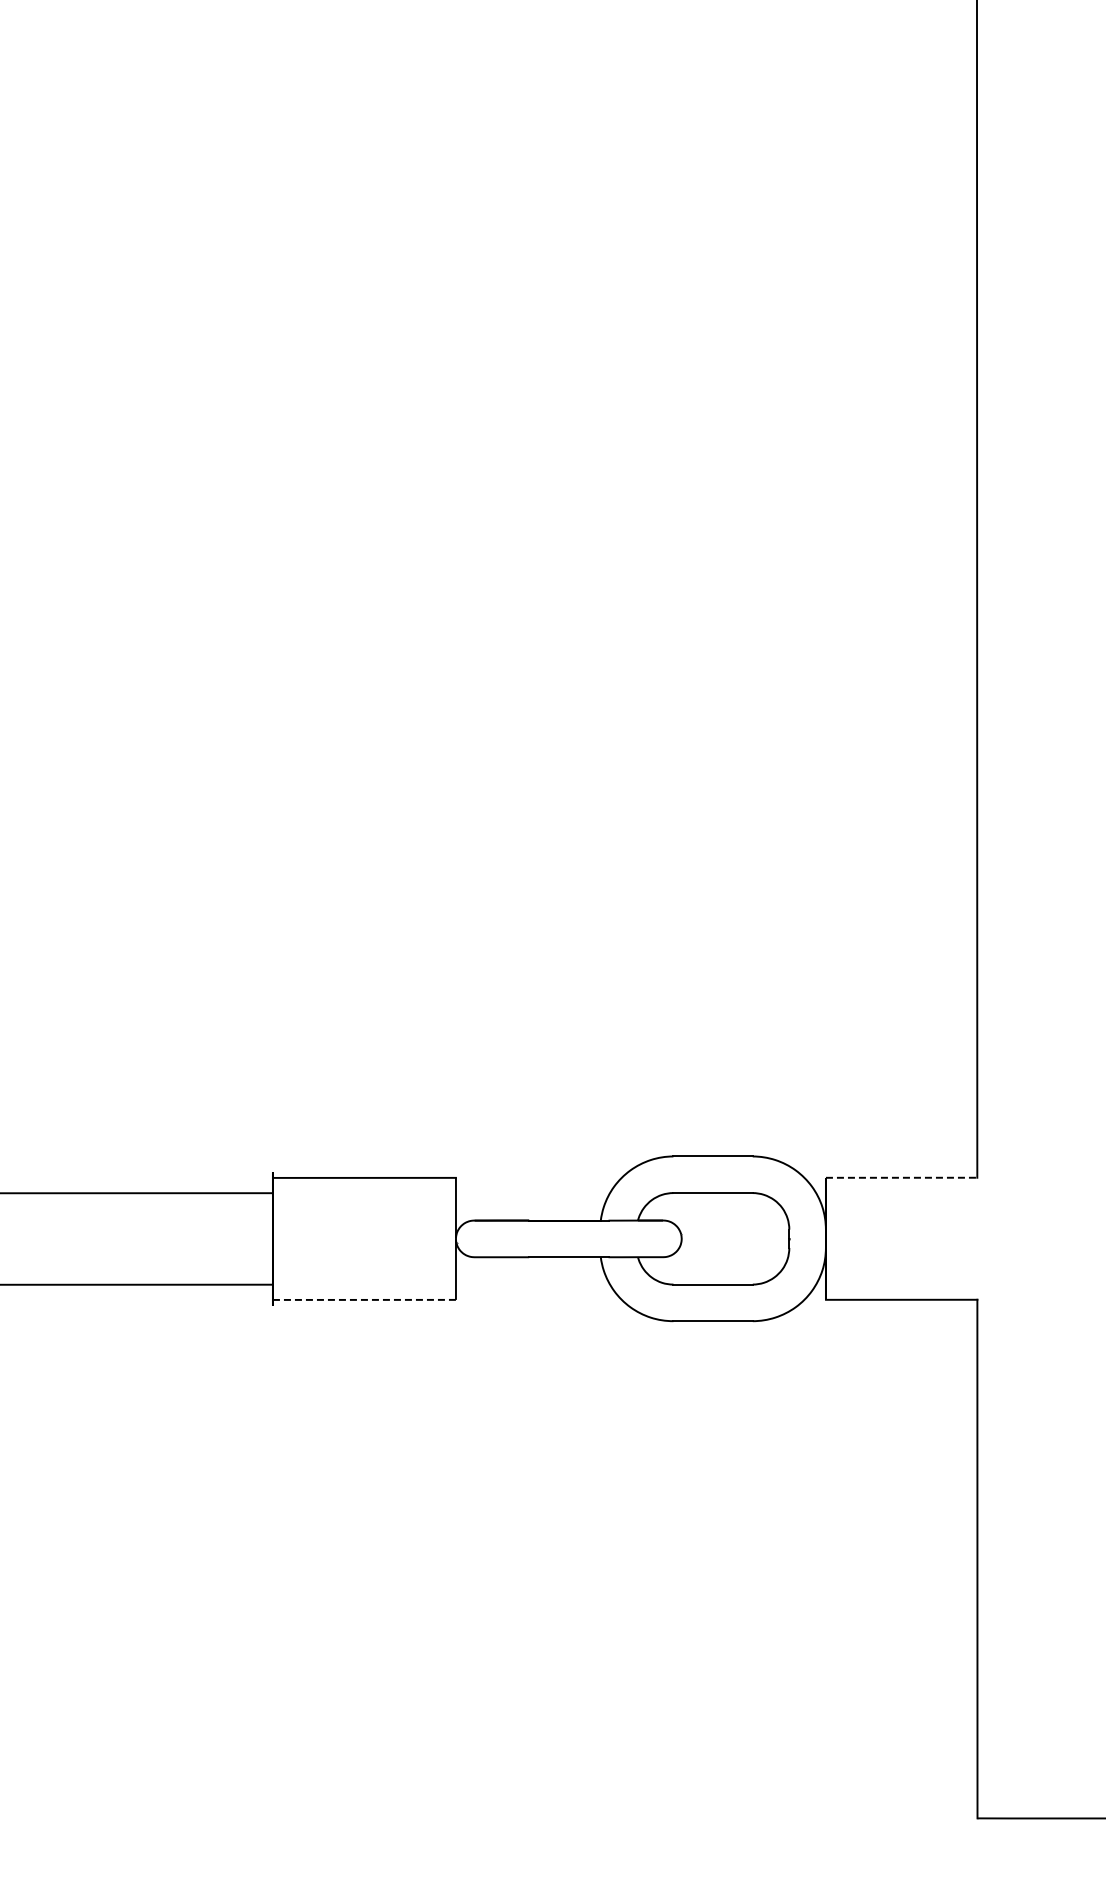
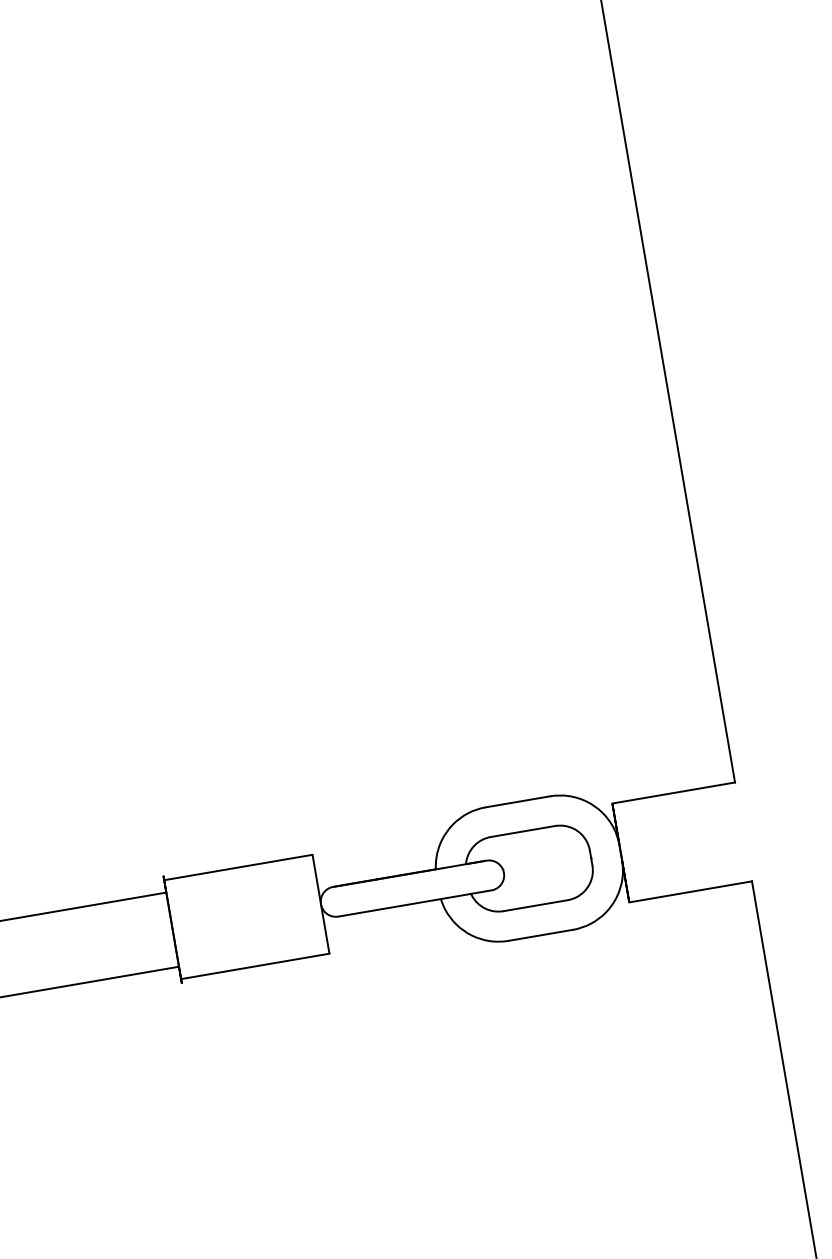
line: (901, 1177) -> (673, 792), dashed -> solid
line: (364, 1299) -> (255, 966), dashed -> solid

